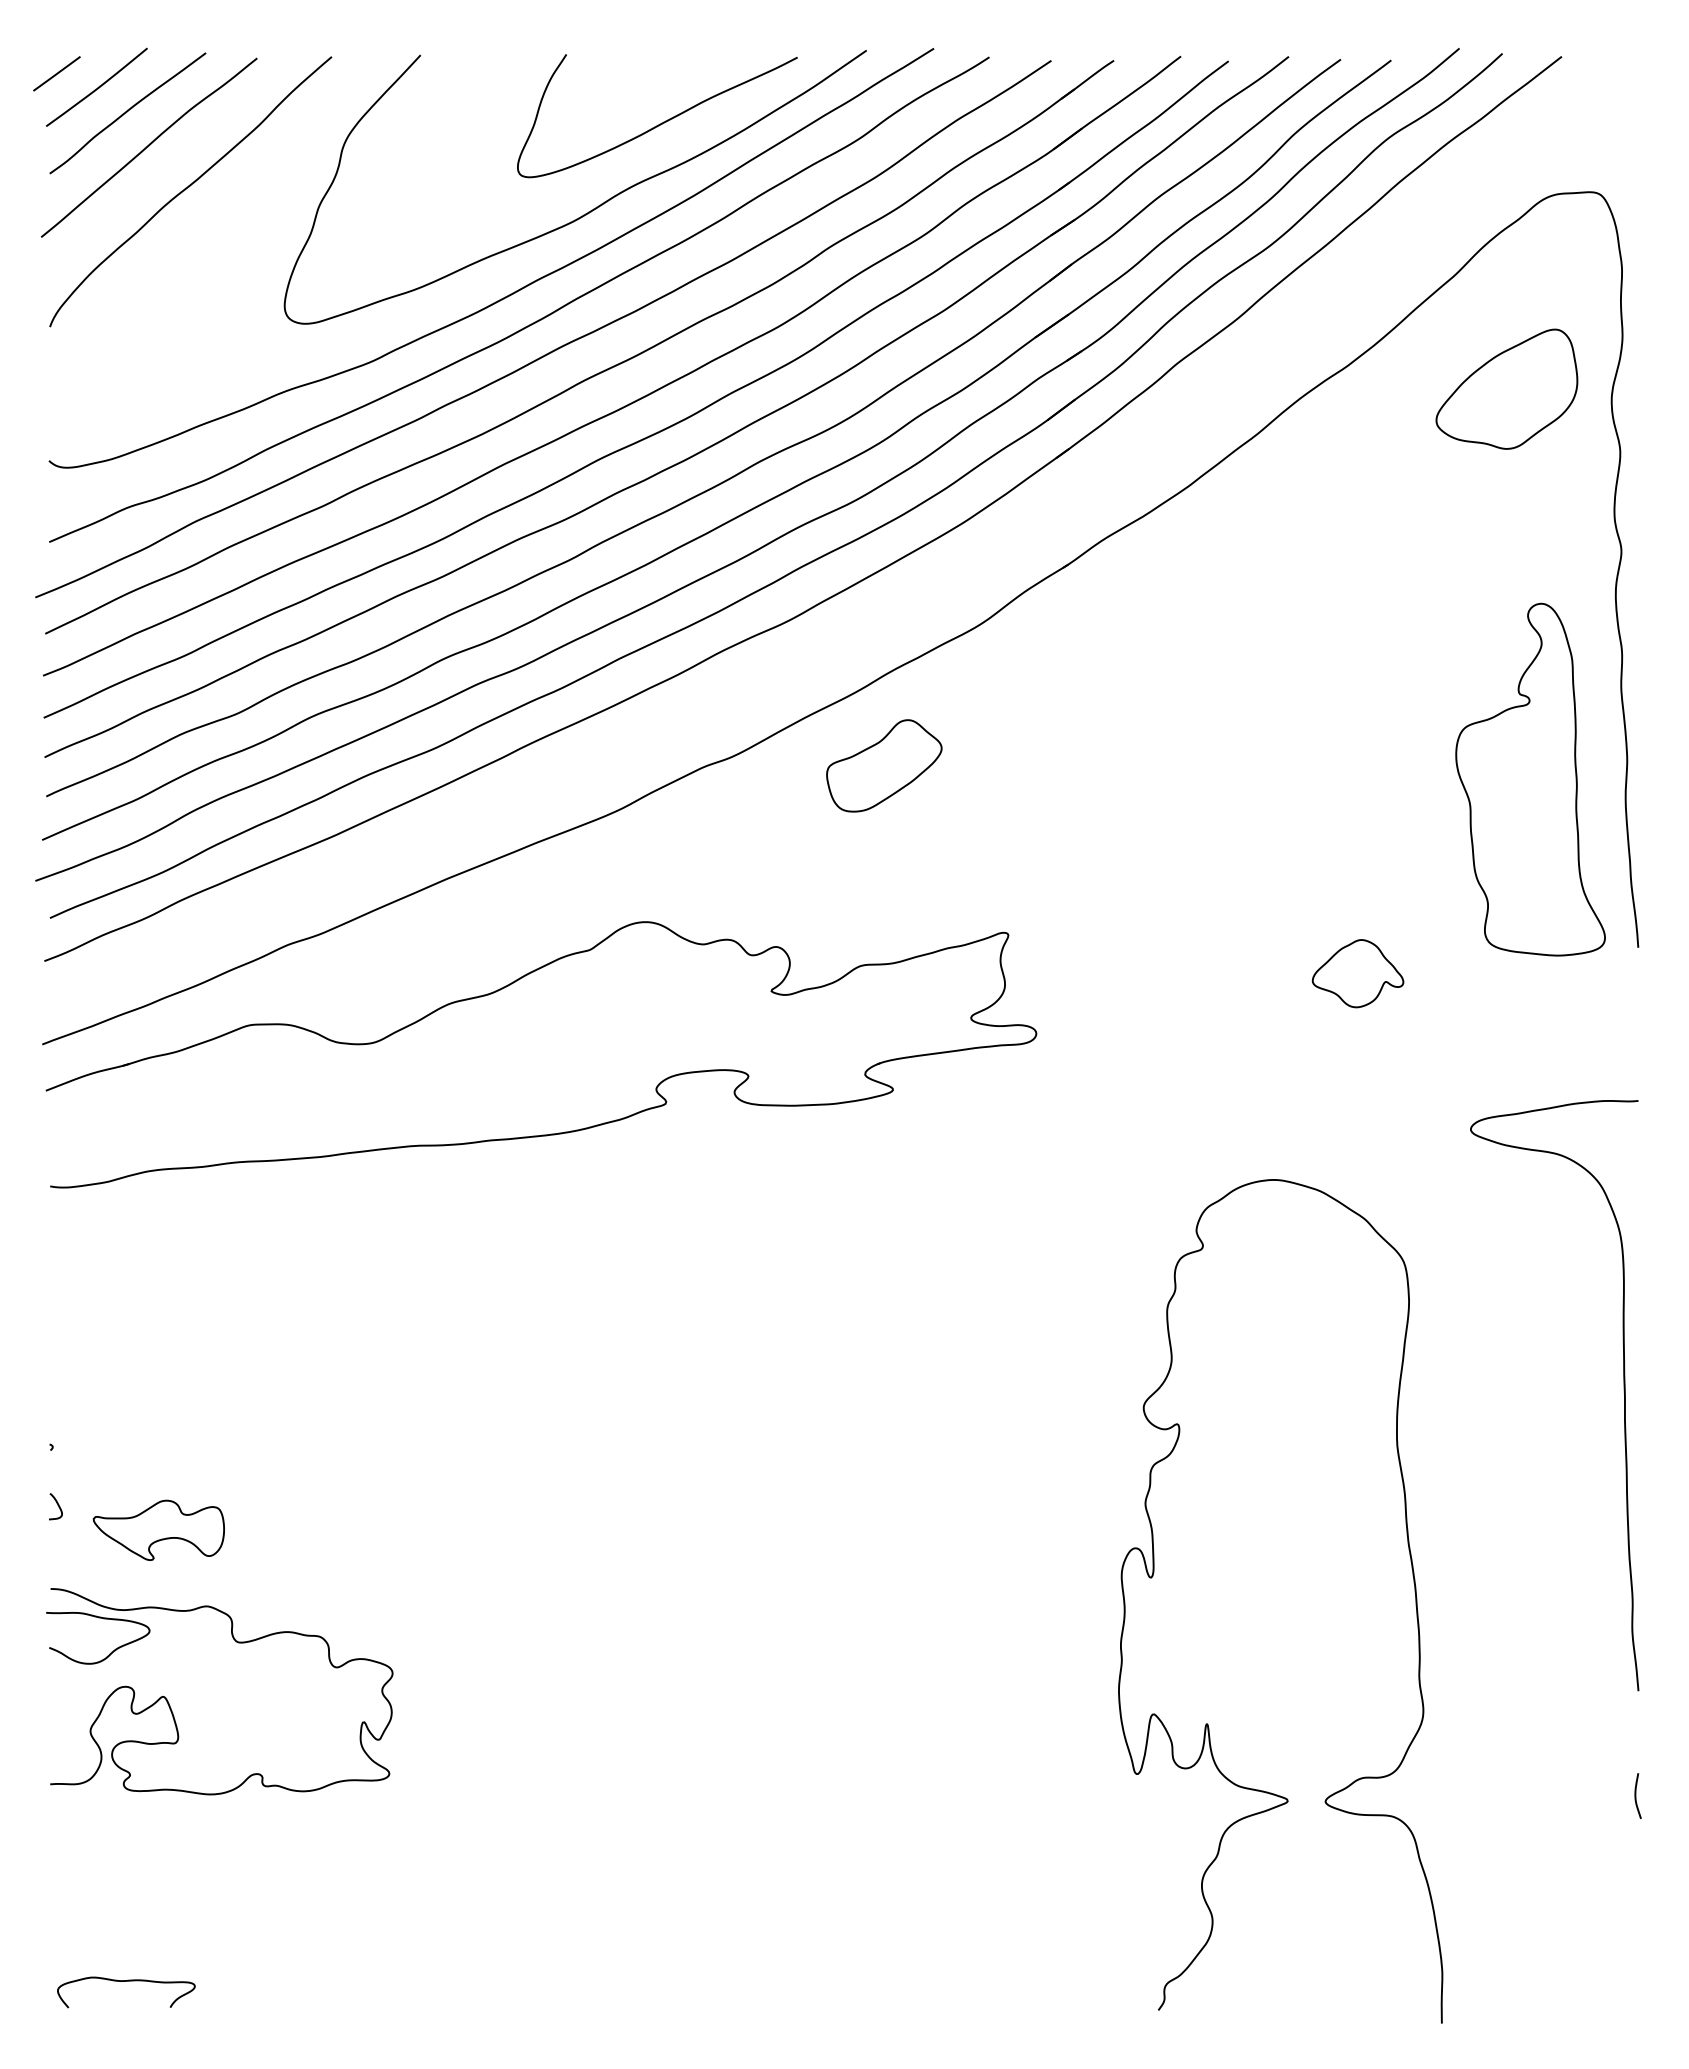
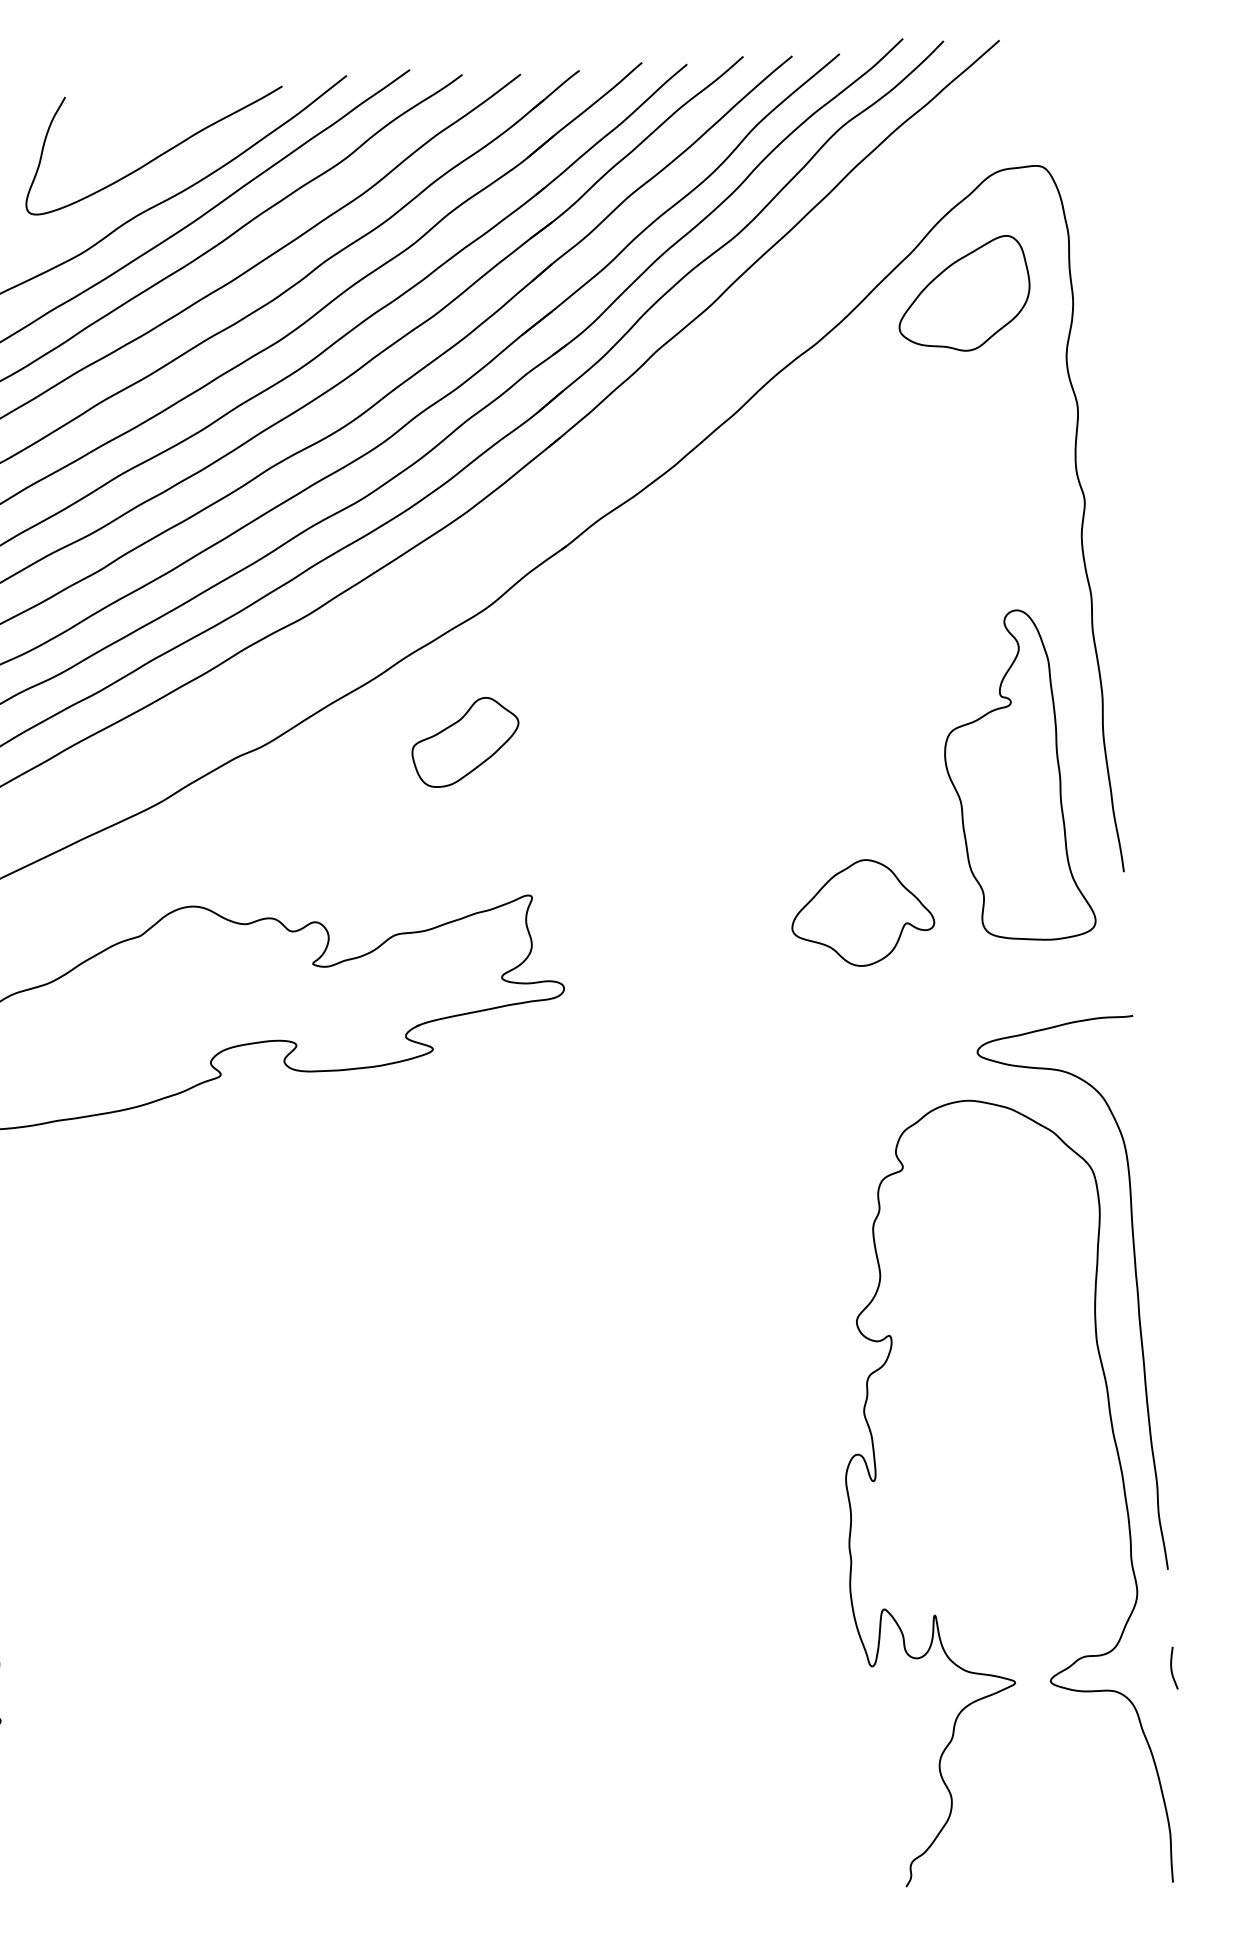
part: (1506, 388) -> (963, 294), moved
part: (884, 765) -> (465, 741), moved
part: (1530, 779) -> (1016, 775), moved
part: (1357, 973) -> (861, 912), size x1.67
curve: (1154, 1572) -> (876, 1476), moved

